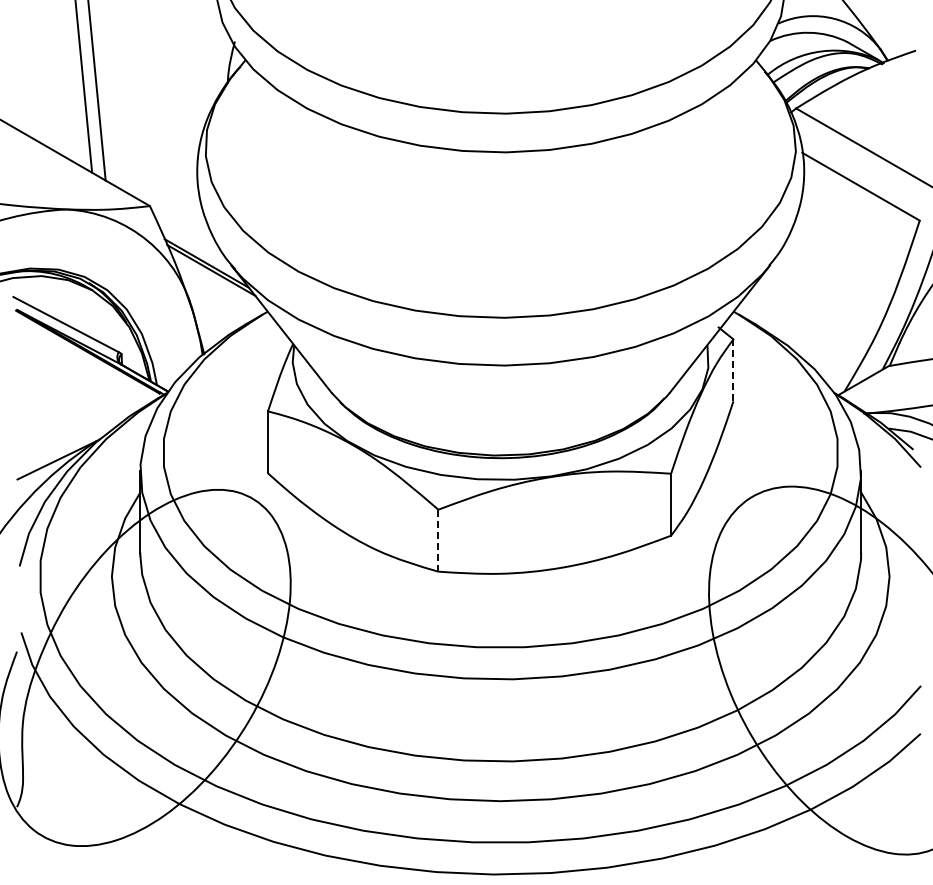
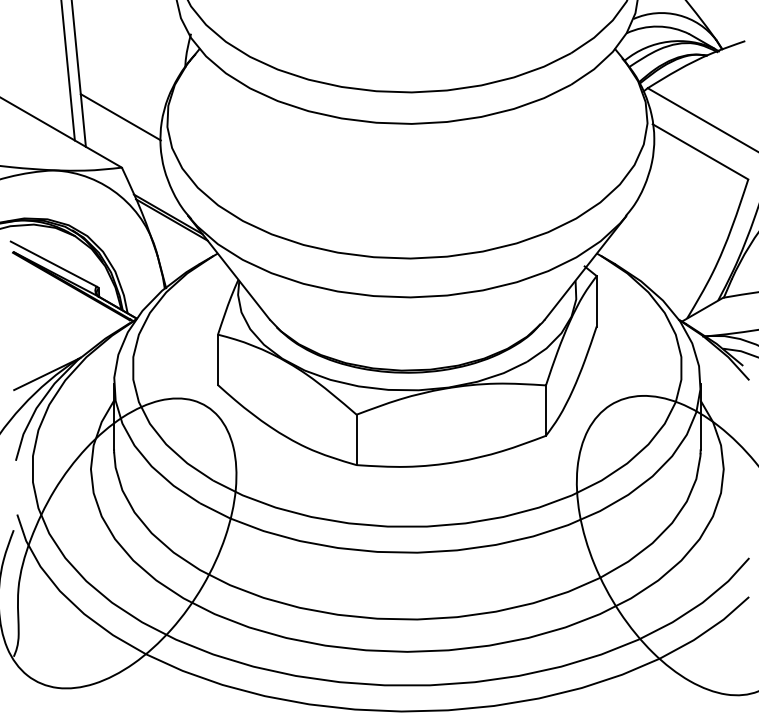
line: (148, 143) -> (120, 116), added
line: (733, 370) -> (596, 301), dashed -> solid
line: (438, 540) -> (356, 439), dashed -> solid

